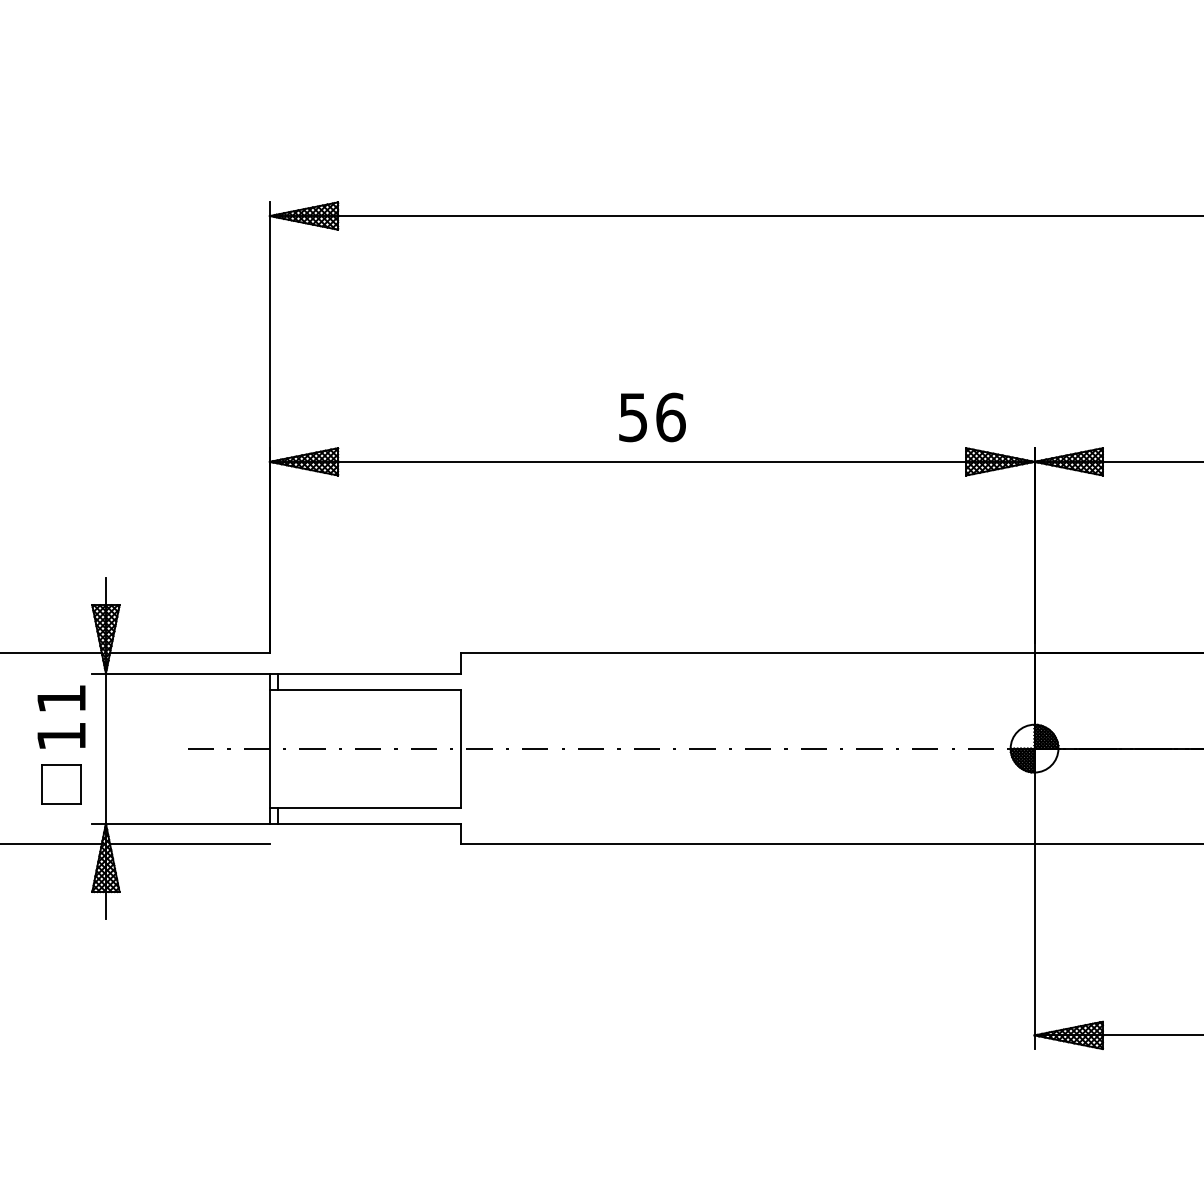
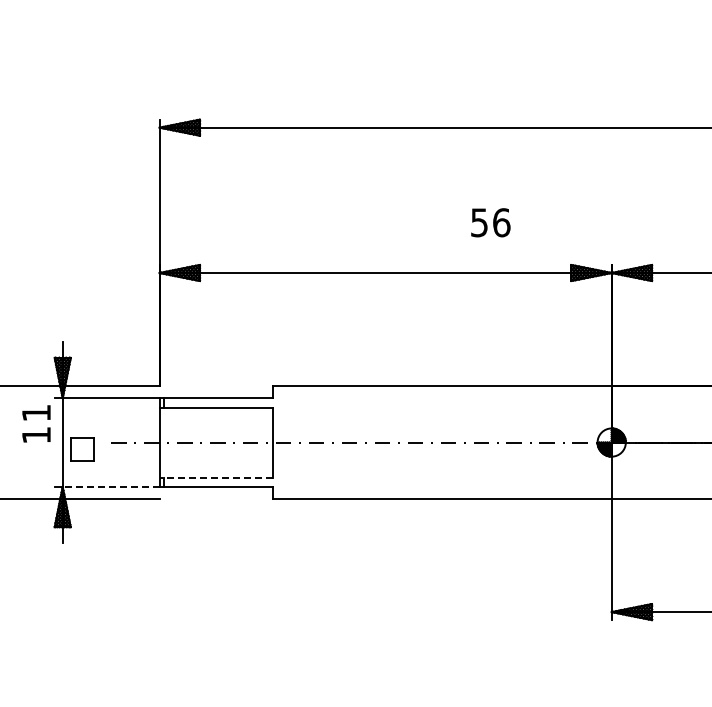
text: (651, 417) -> (490, 222), moved
part: (61, 784) -> (82, 449), moved
line: (366, 807) -> (216, 477), solid -> dashed
line: (186, 822) -> (110, 486), solid -> dashed

